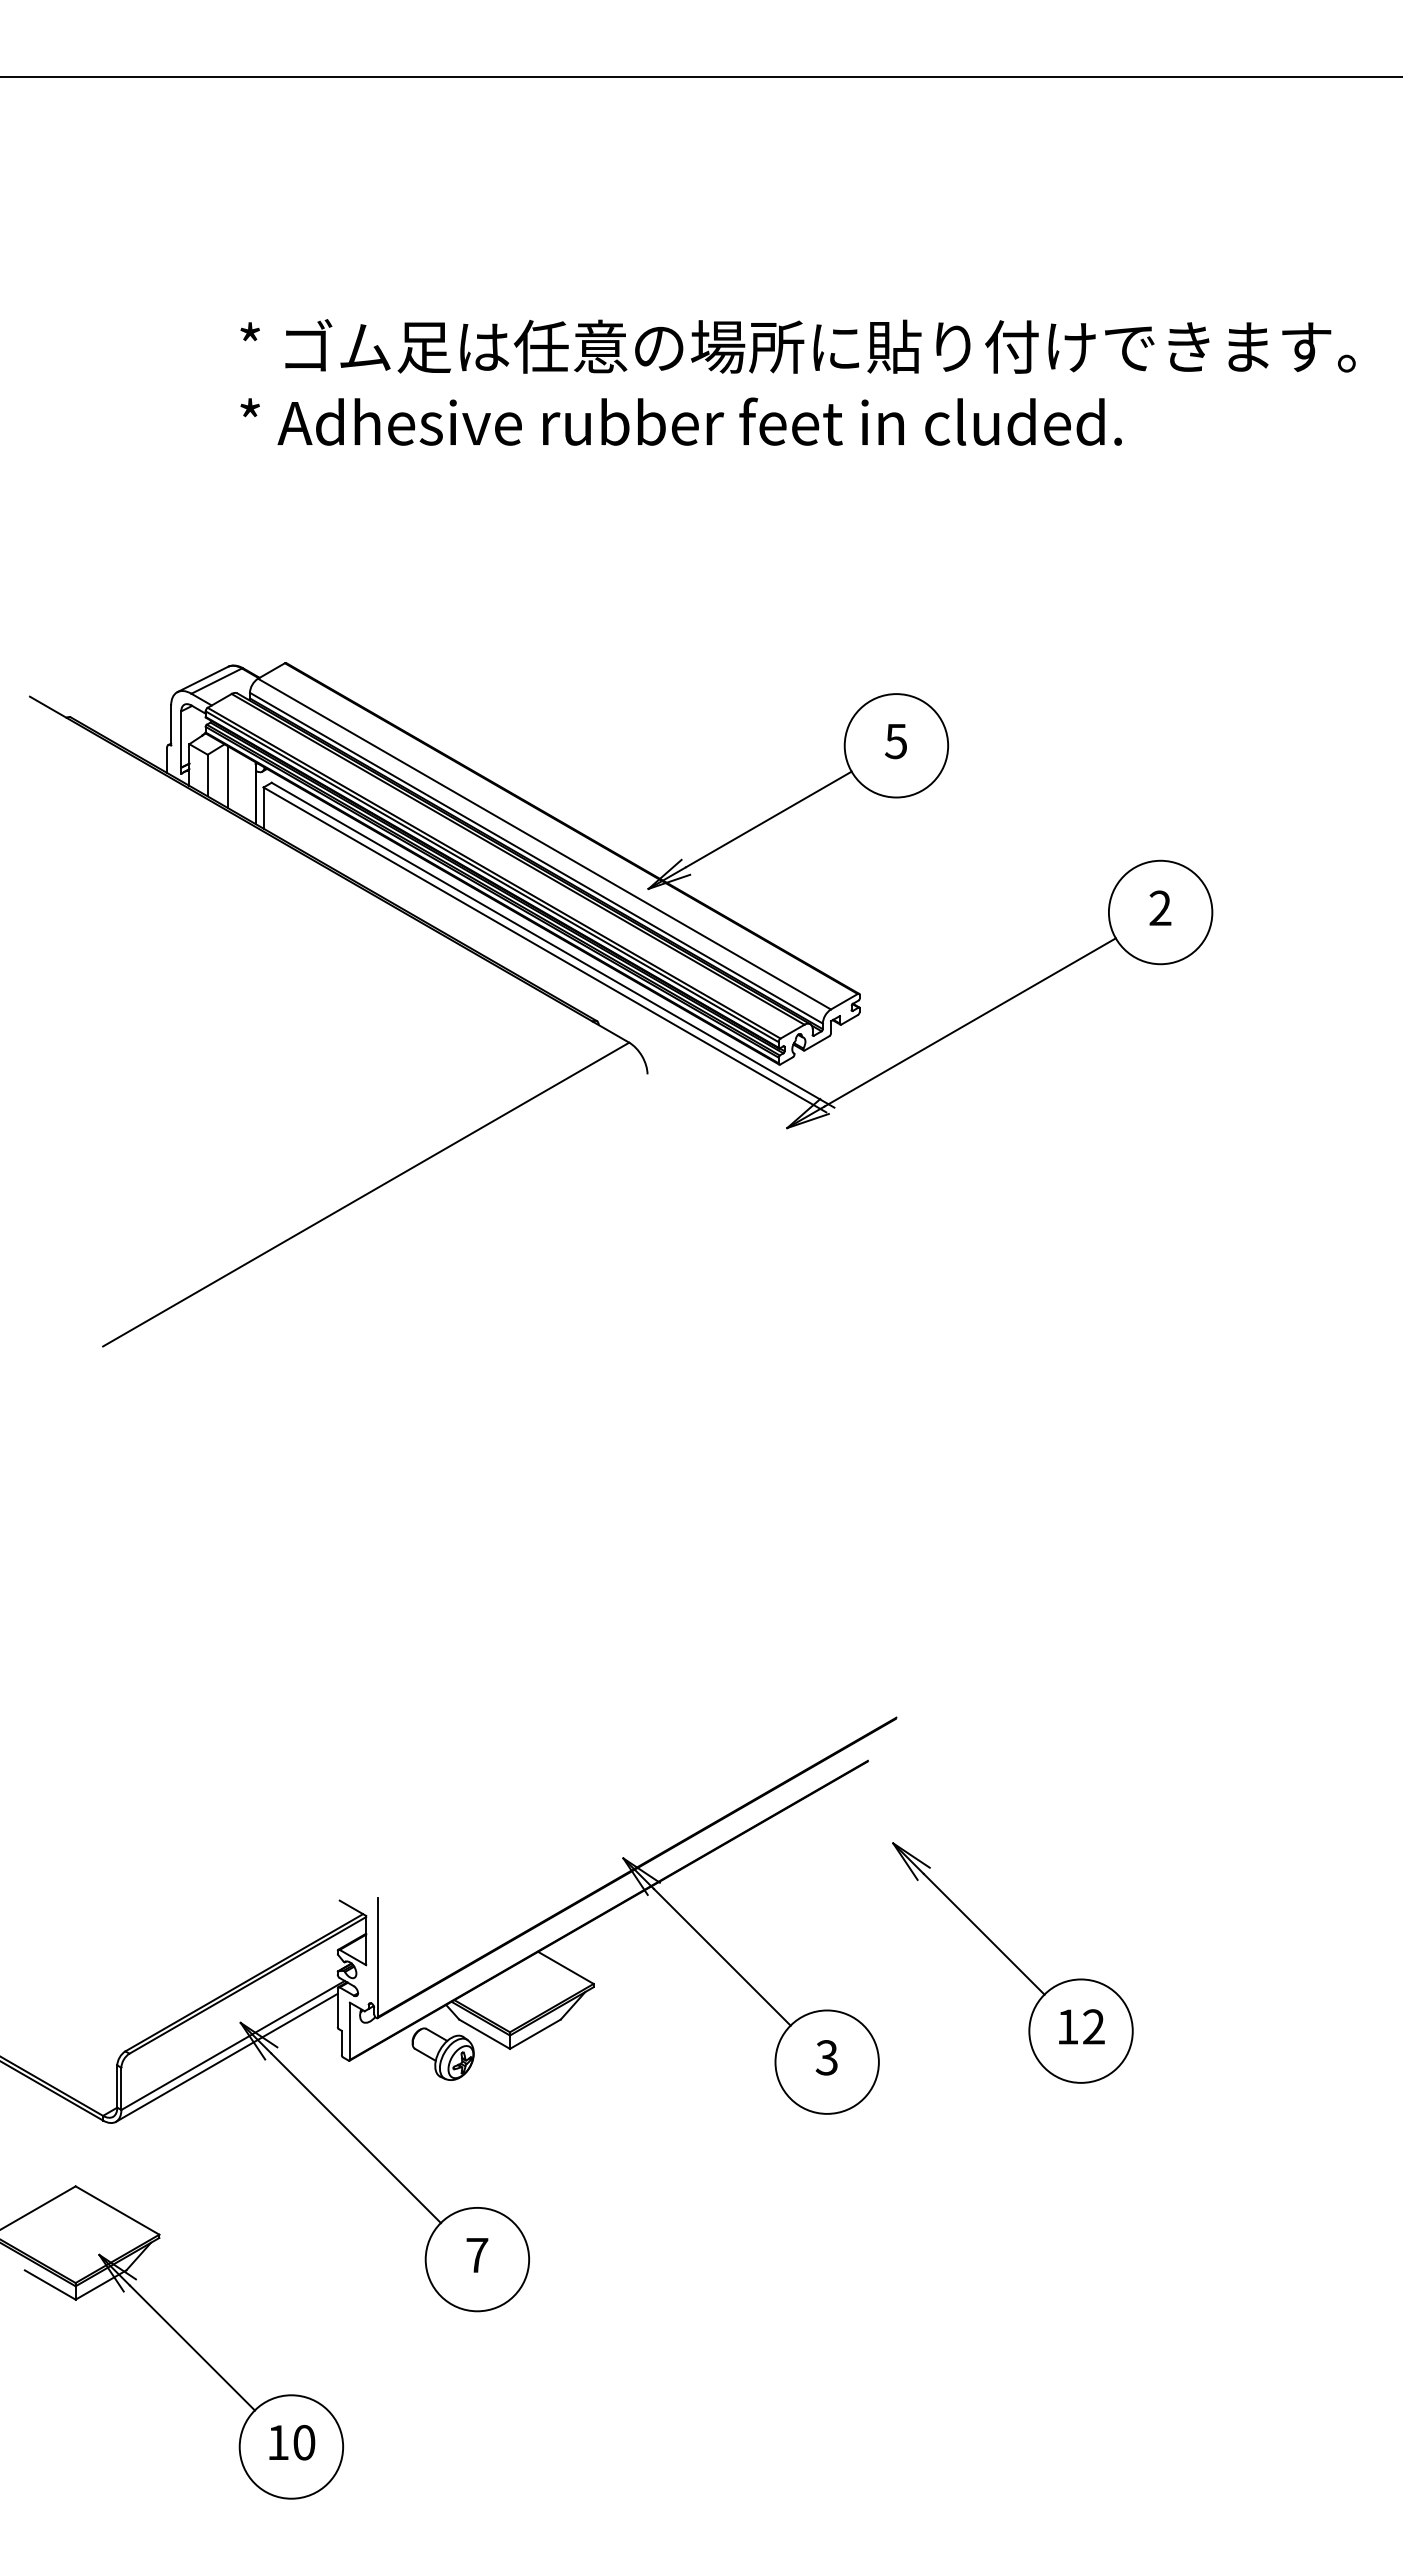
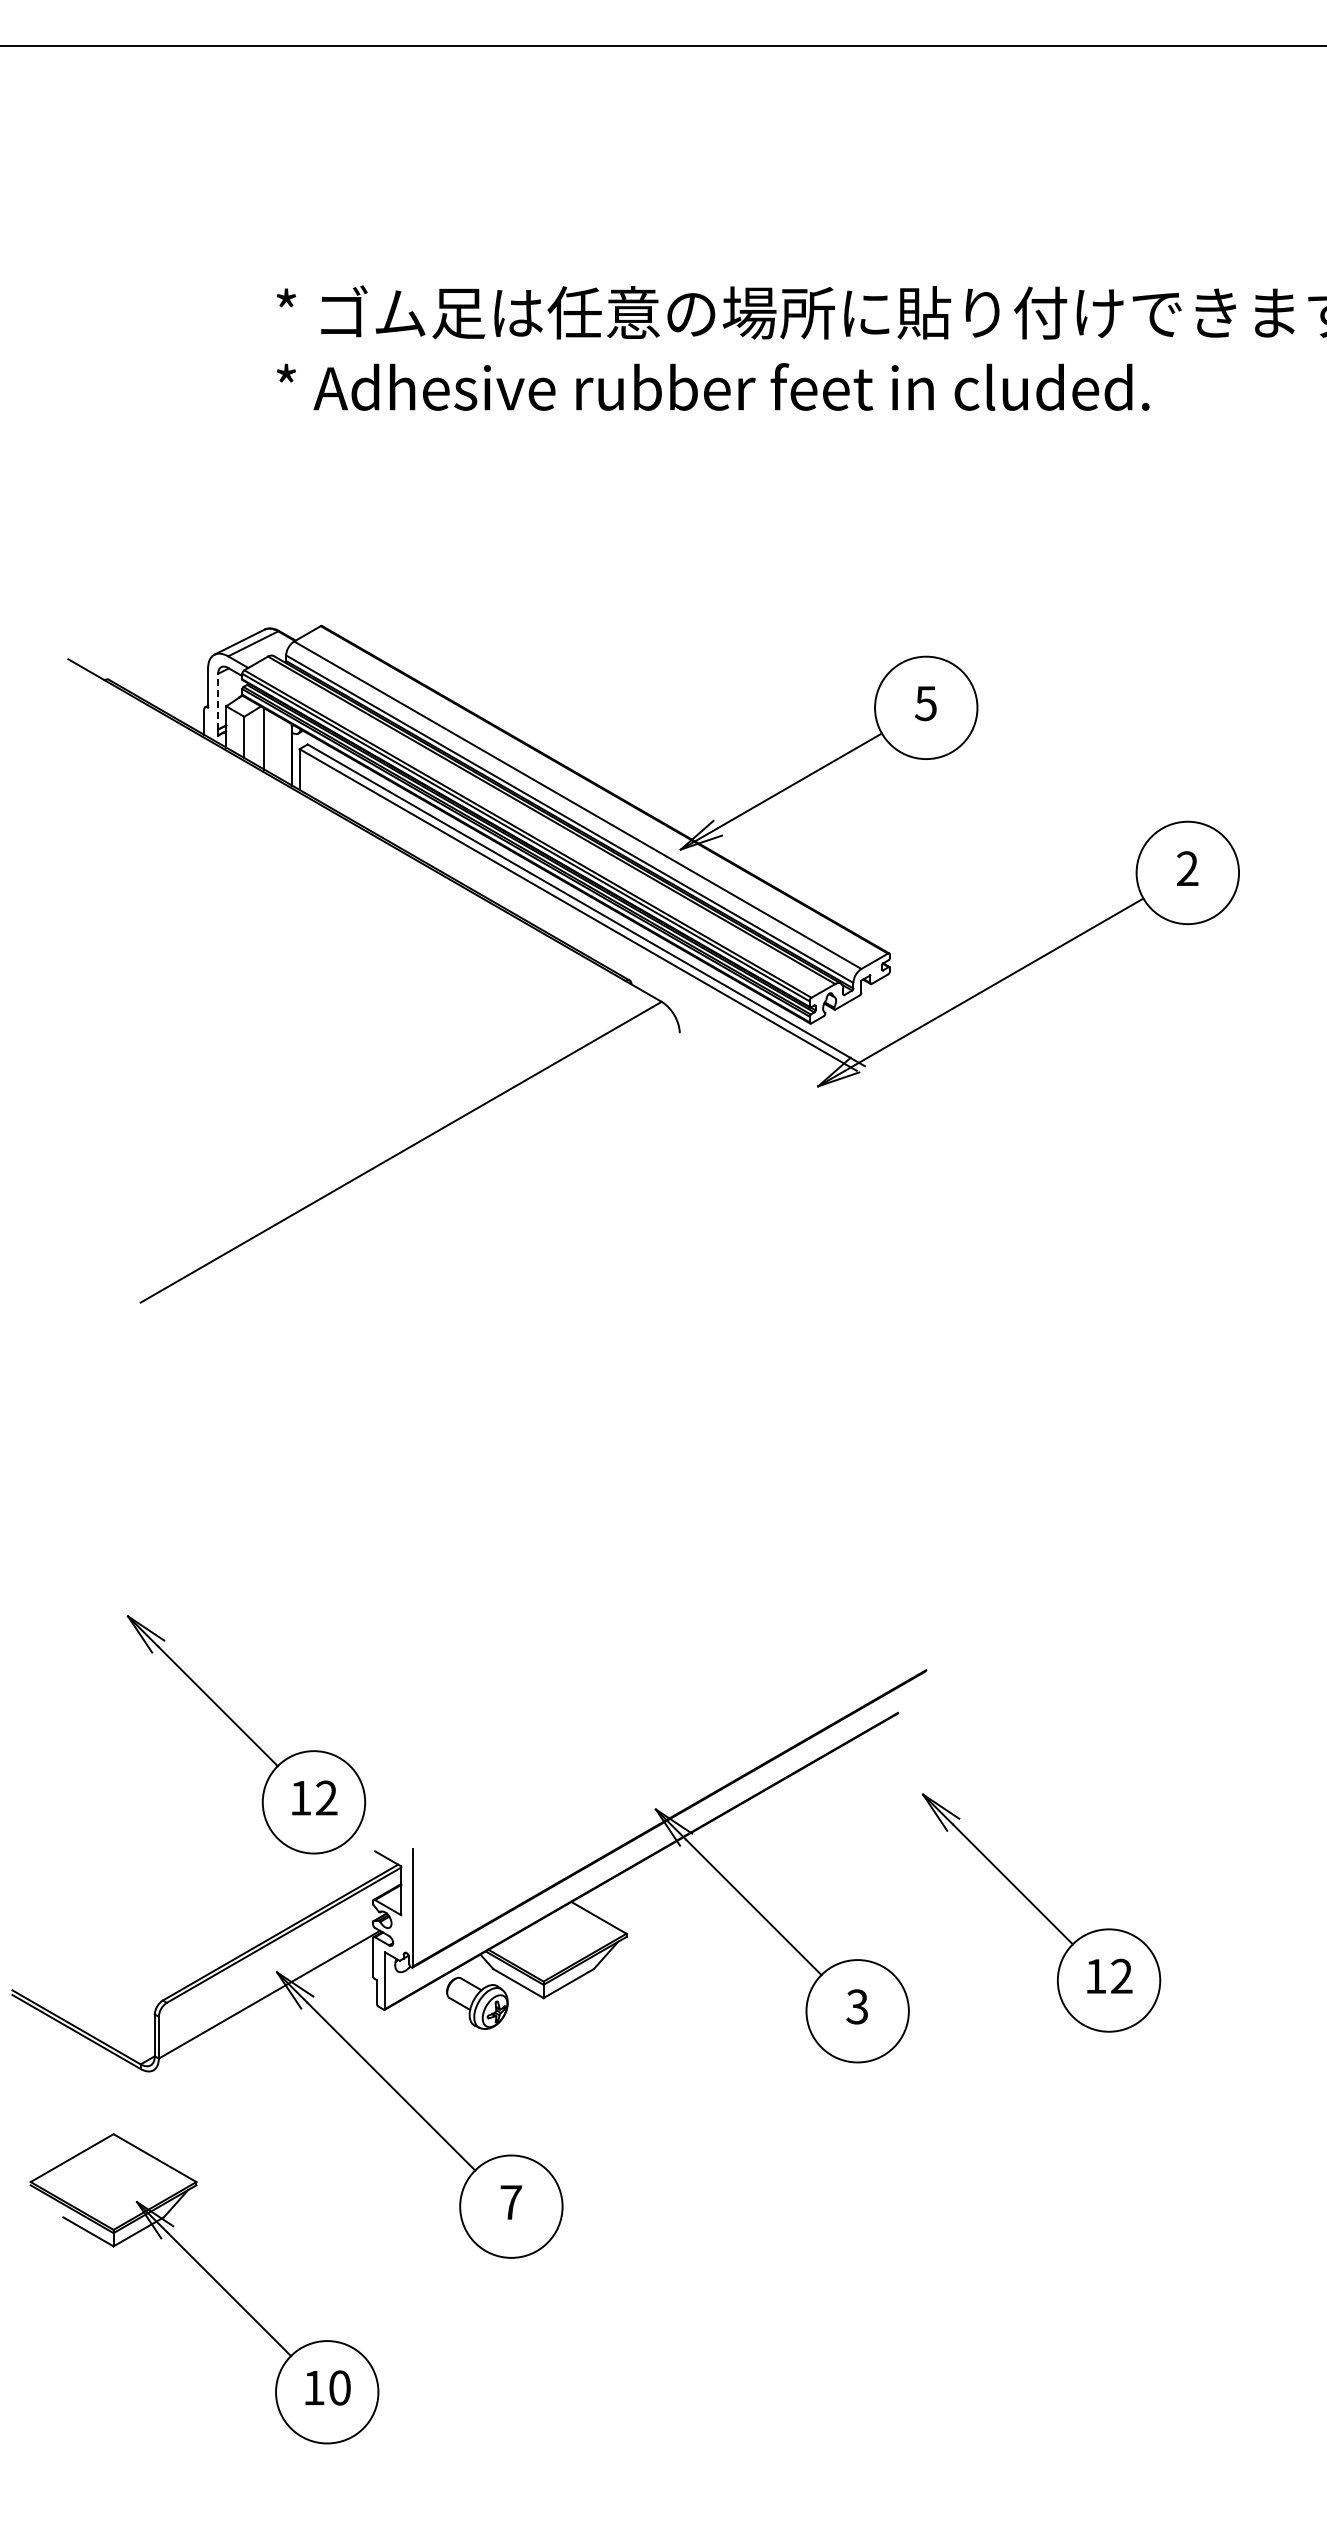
line: (181, 739) -> (218, 701), solid -> dashed
part: (209, 1782) -> (246, 1734), added
line: (226, 2057) -> (262, 2006), removed

